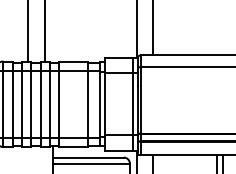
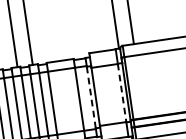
line: (100, 104) -> (91, 97), solid -> dashed
line: (133, 104) -> (122, 93), solid -> dashed

